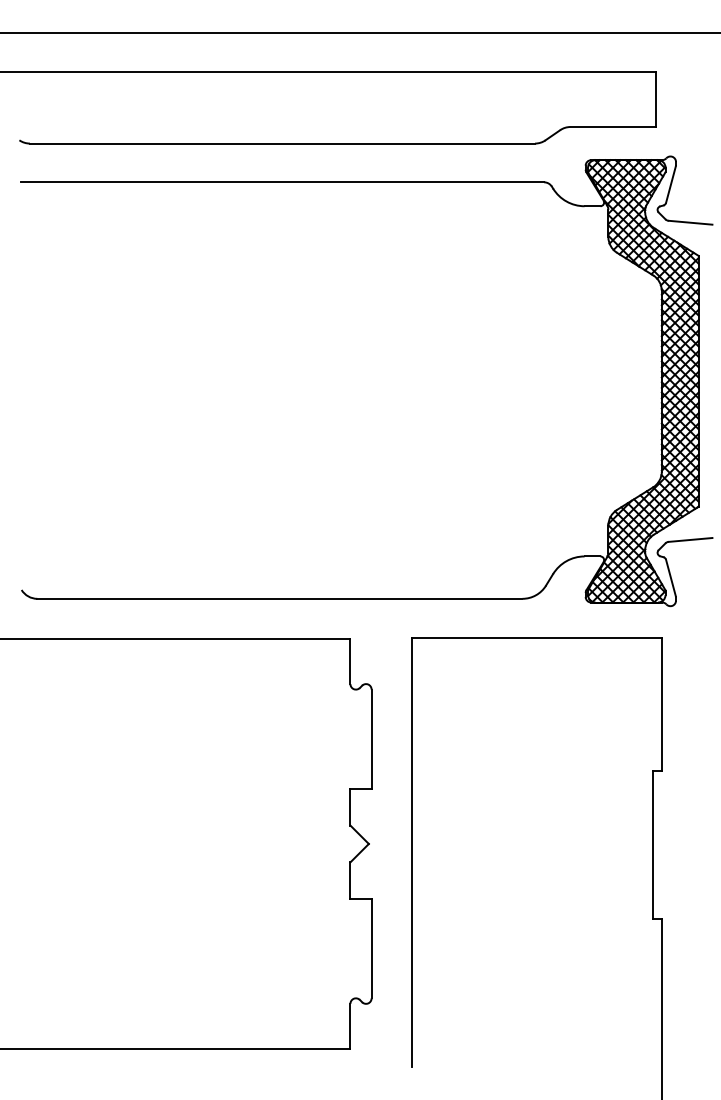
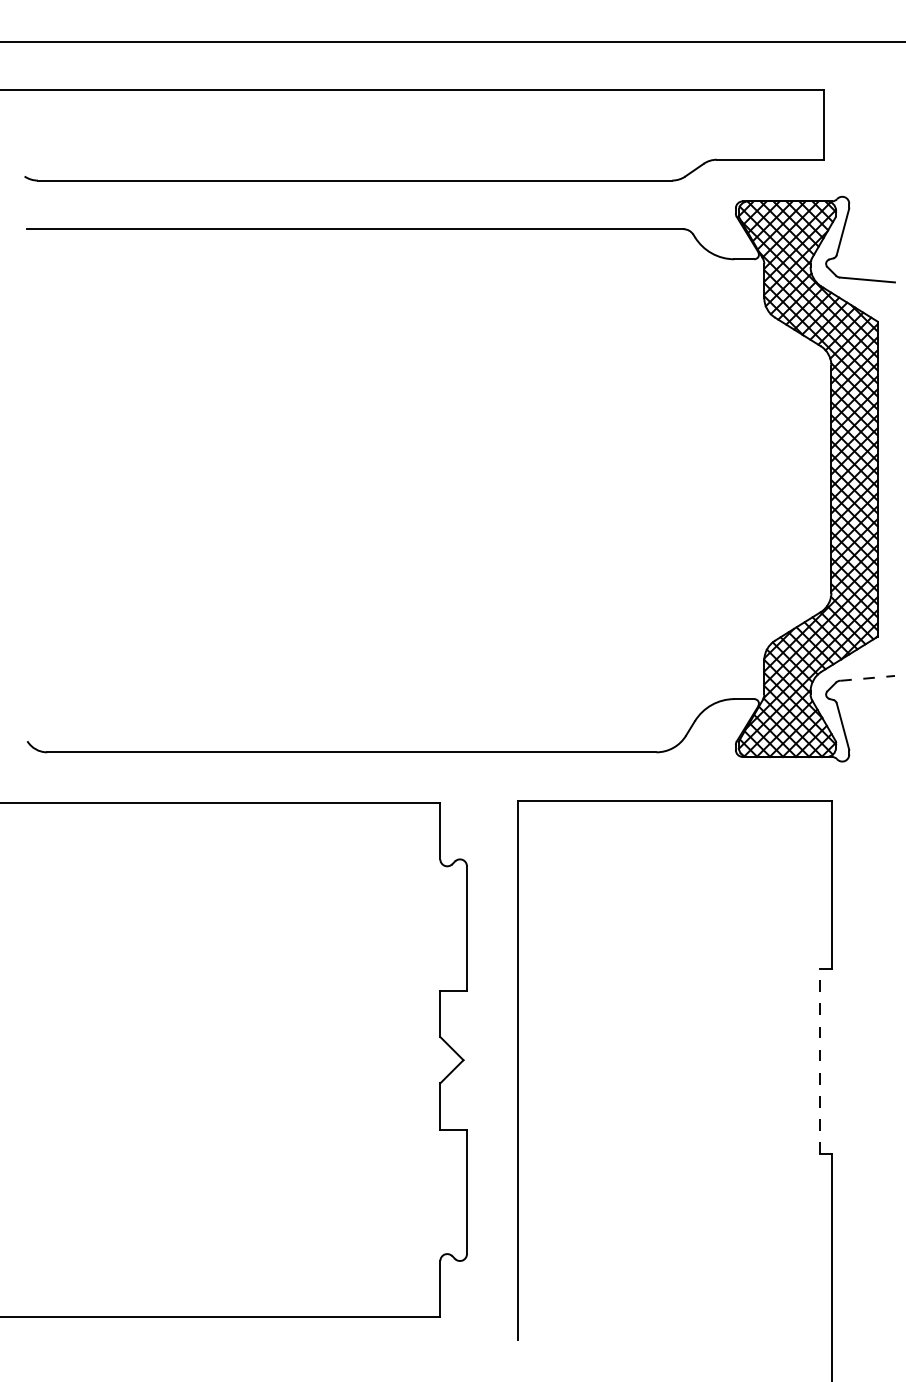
line: (690, 539) -> (867, 677), solid -> dashed
line: (653, 844) -> (820, 1060), solid -> dashed

